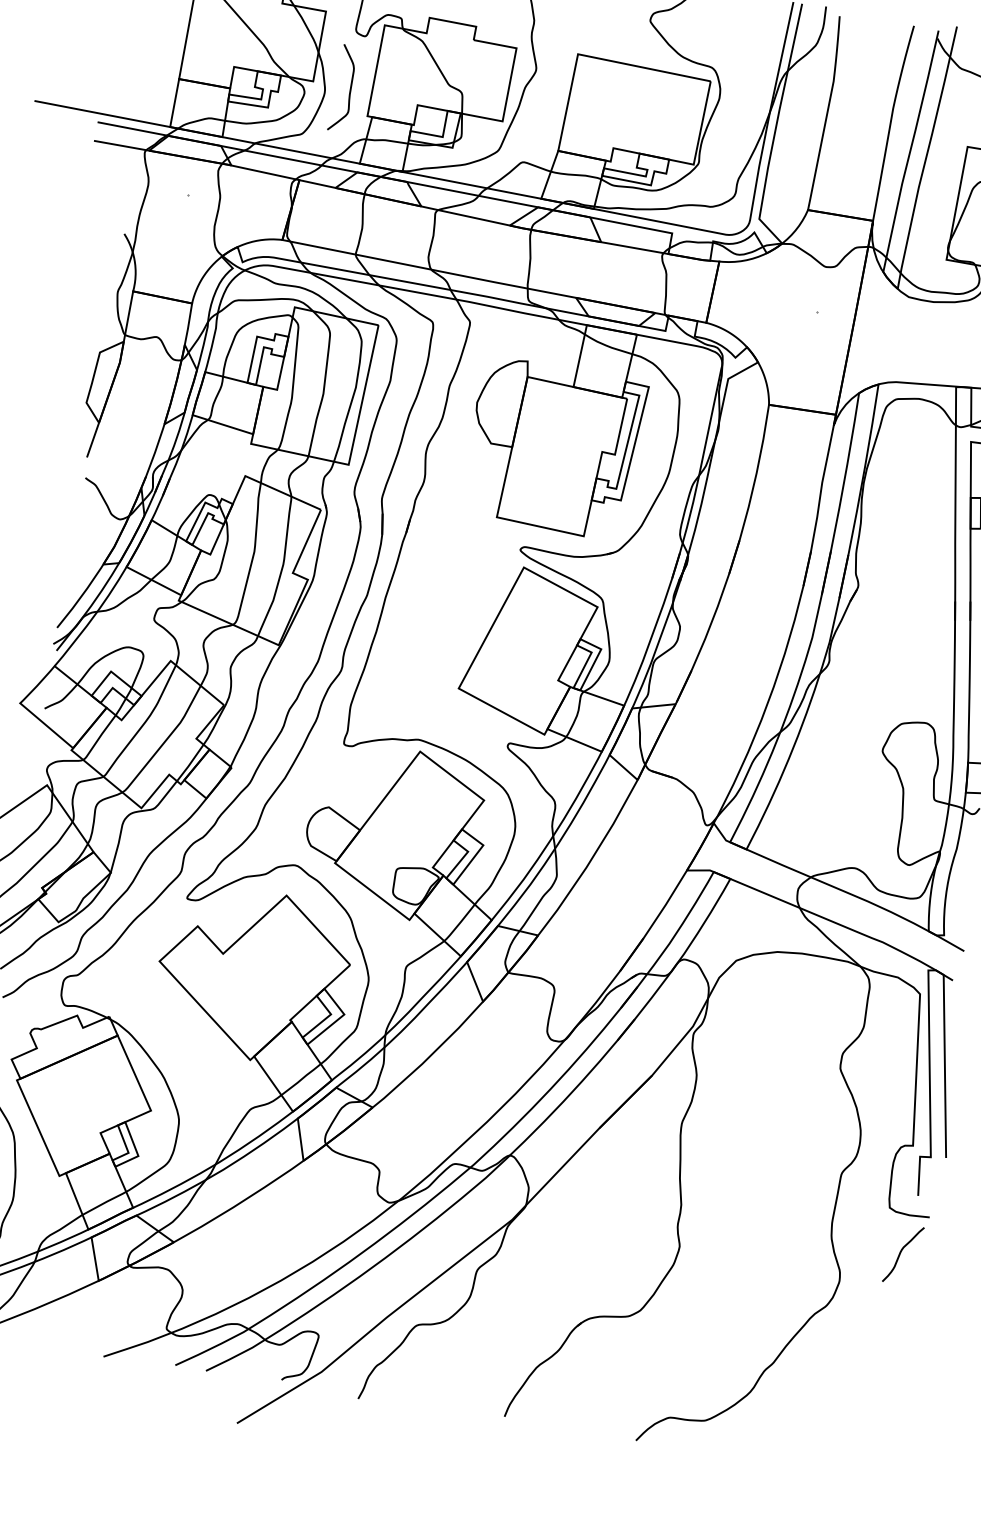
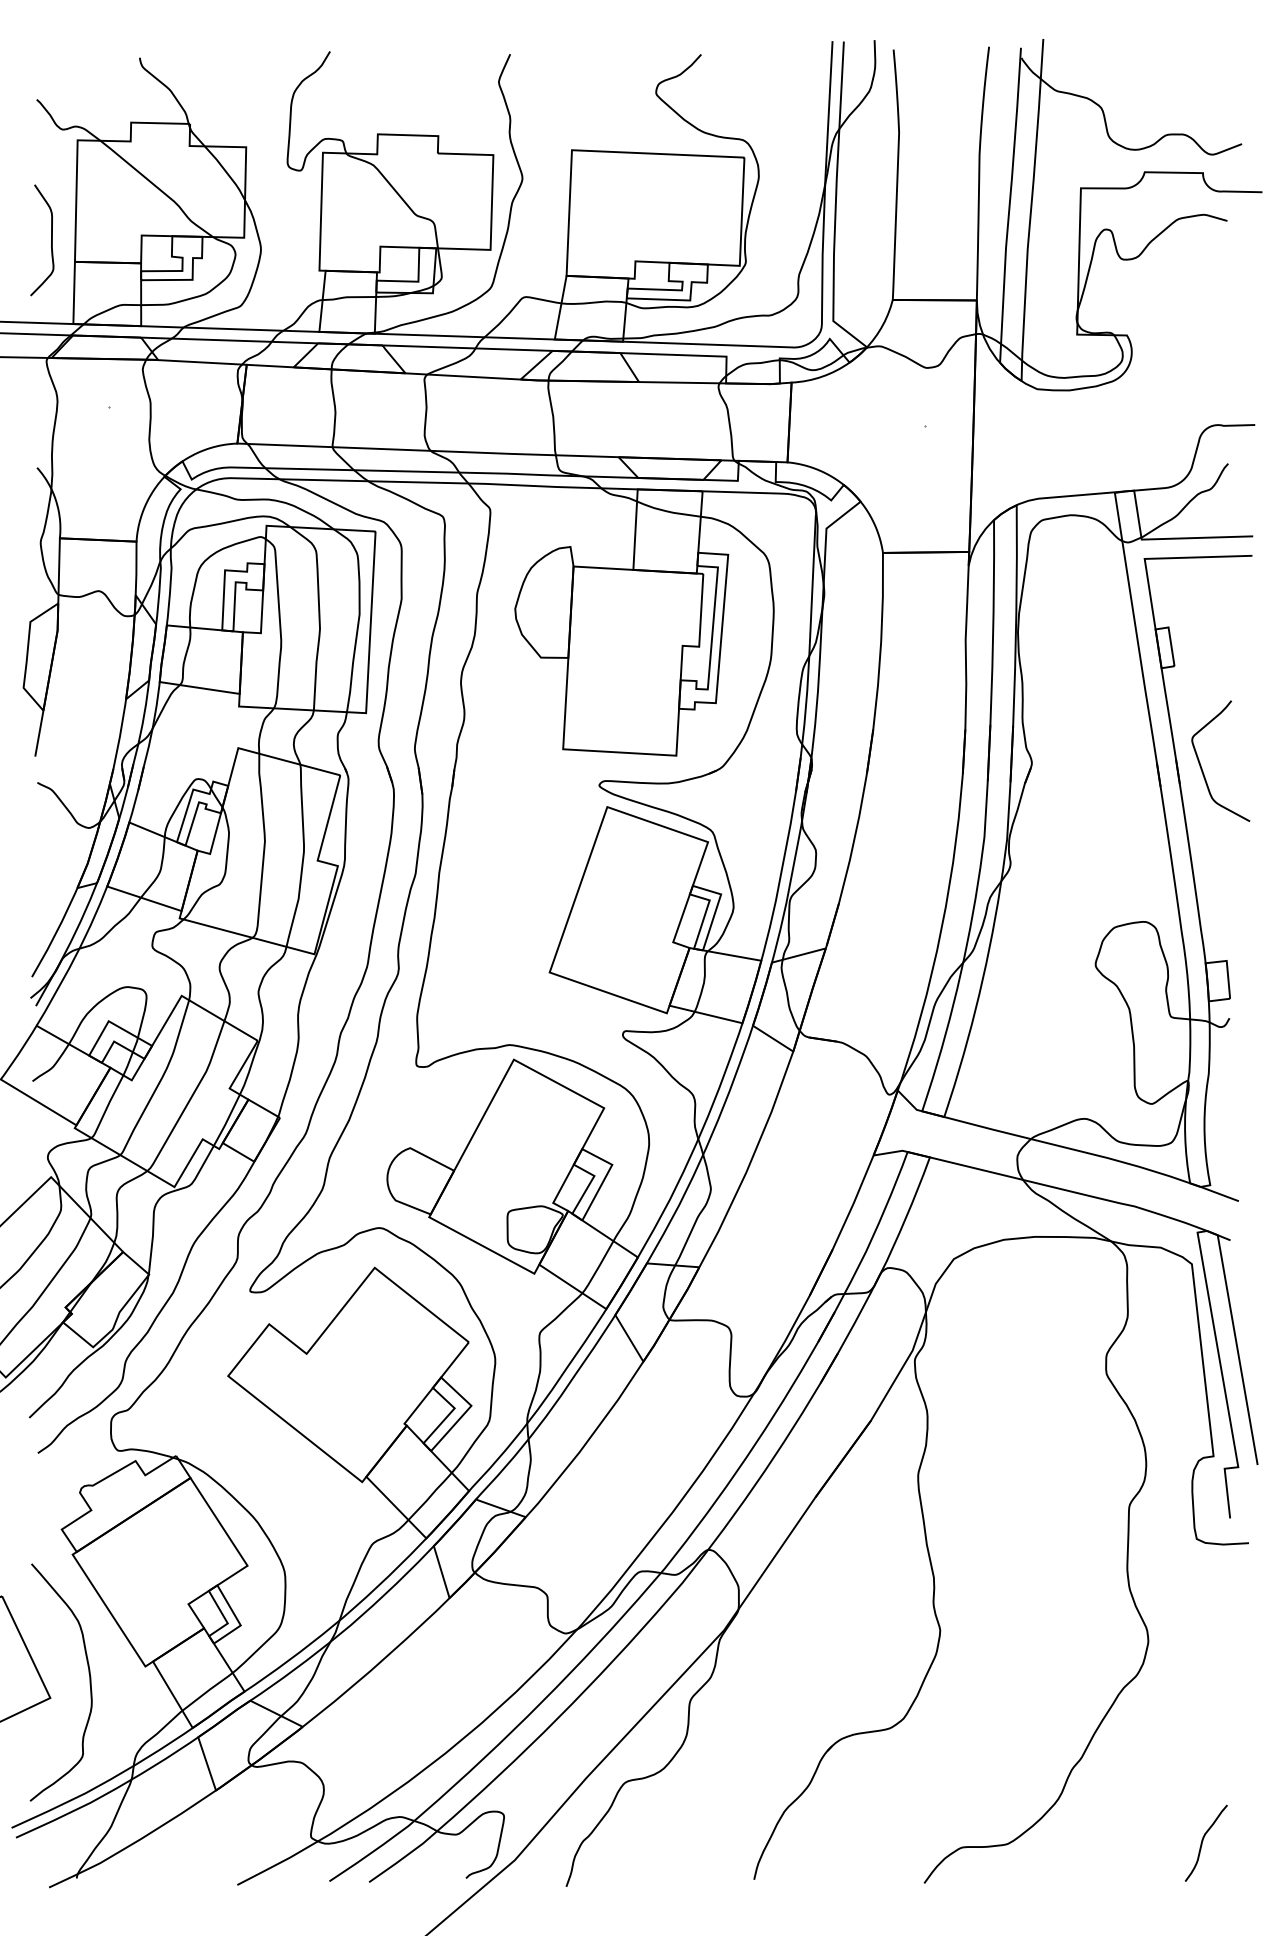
curve: (350, 89) -> (51, 240), moved
curve: (901, 1252) -> (1203, 1841), moved

